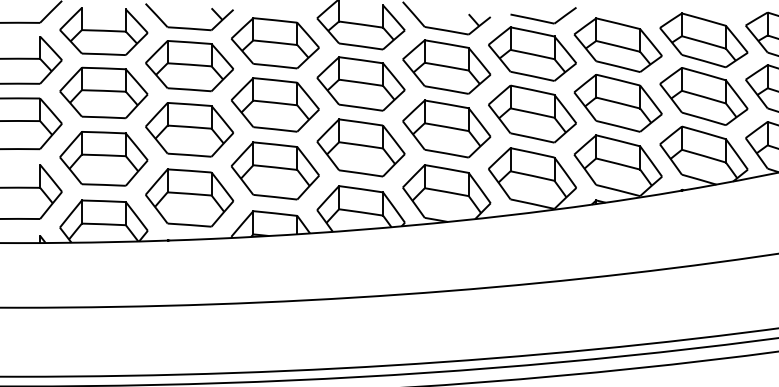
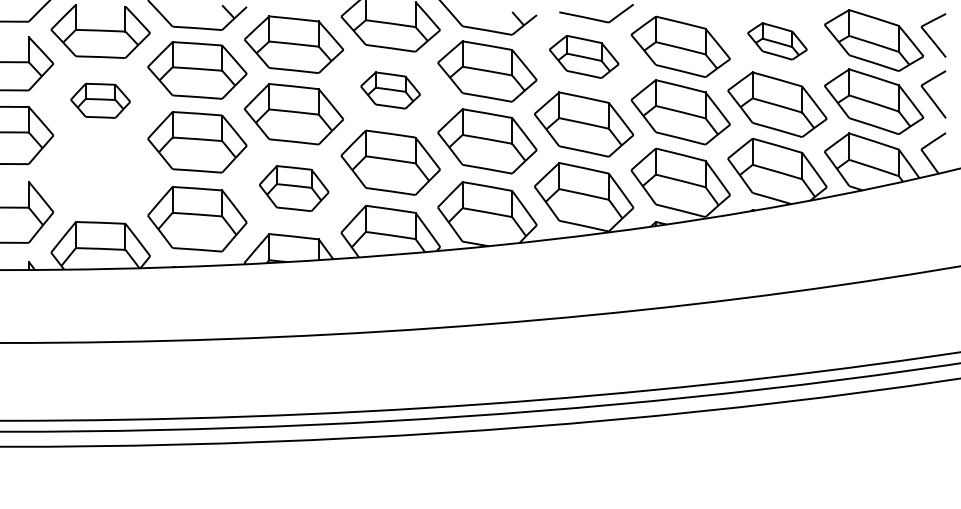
part: (703, 40) -> (777, 41), size x0.6
part: (532, 53) -> (584, 56), size x0.7
part: (360, 83) -> (390, 90), size x0.6
part: (103, 92) -> (100, 100), size x0.6
part: (103, 158) -> (100, 174), removed
part: (275, 170) -> (294, 188), size x0.7

